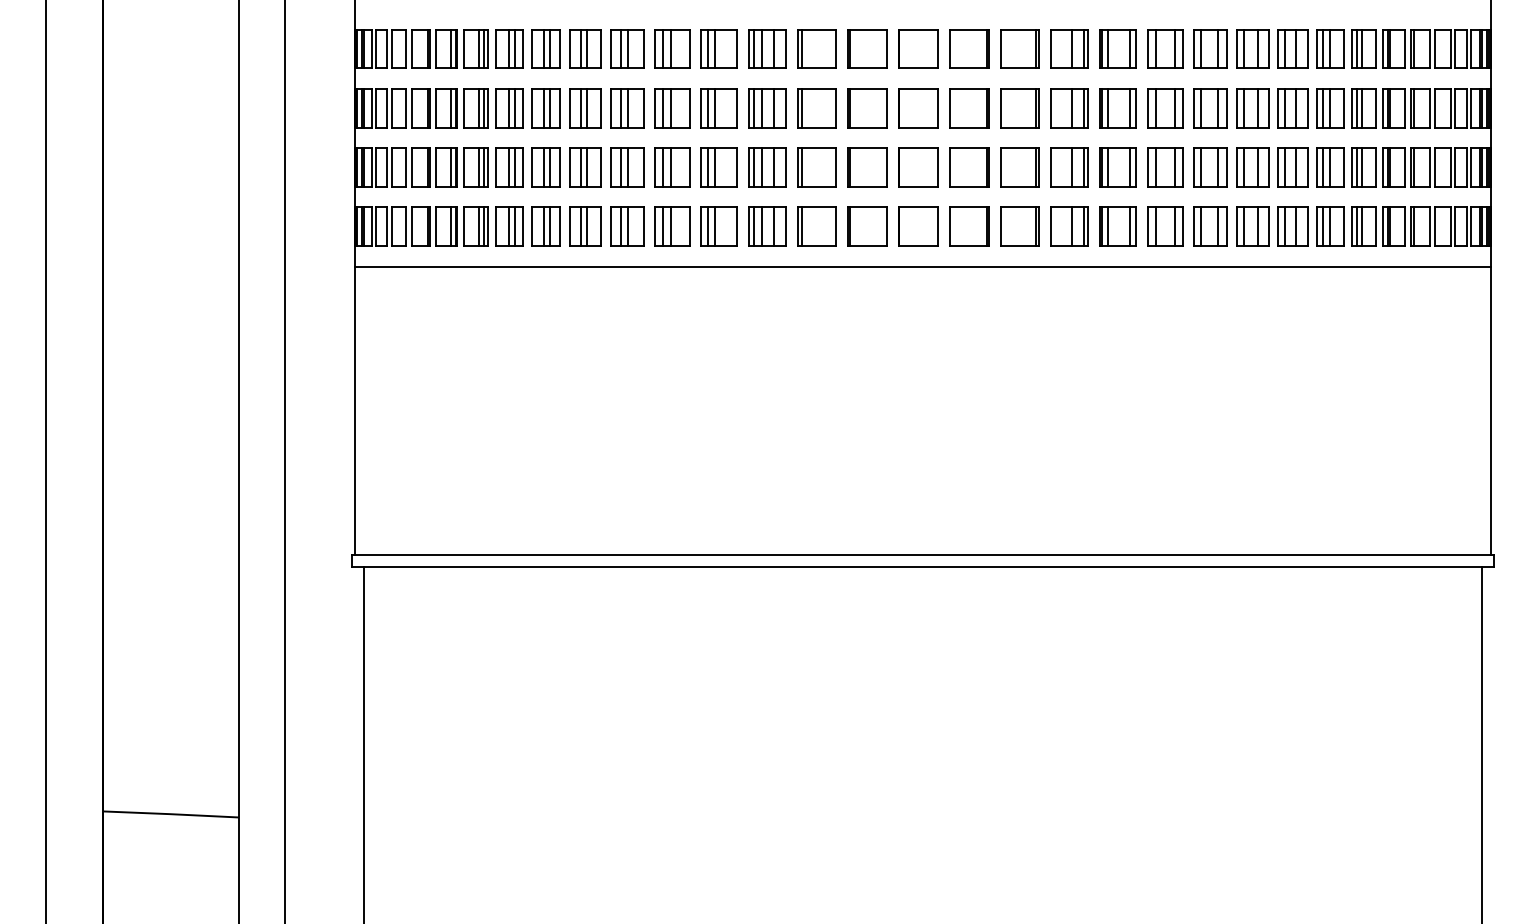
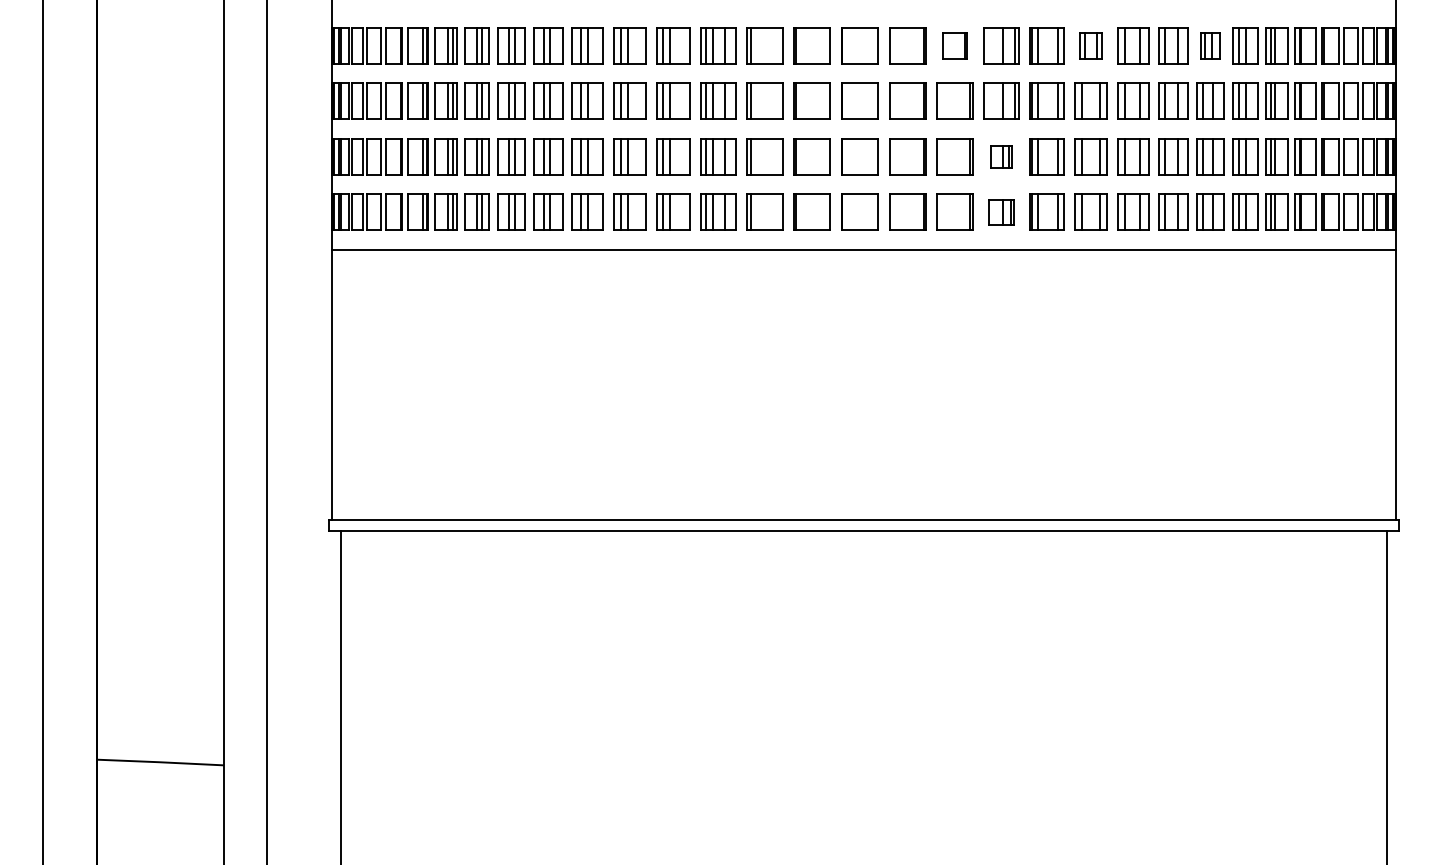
part: (1019, 48) -> (954, 45), size x0.7
part: (1164, 48) -> (1090, 45), size x0.7
part: (1292, 48) -> (1210, 45), size x0.7
part: (1069, 167) -> (1001, 156), size x0.6
part: (1069, 225) -> (1001, 211), size x0.7

